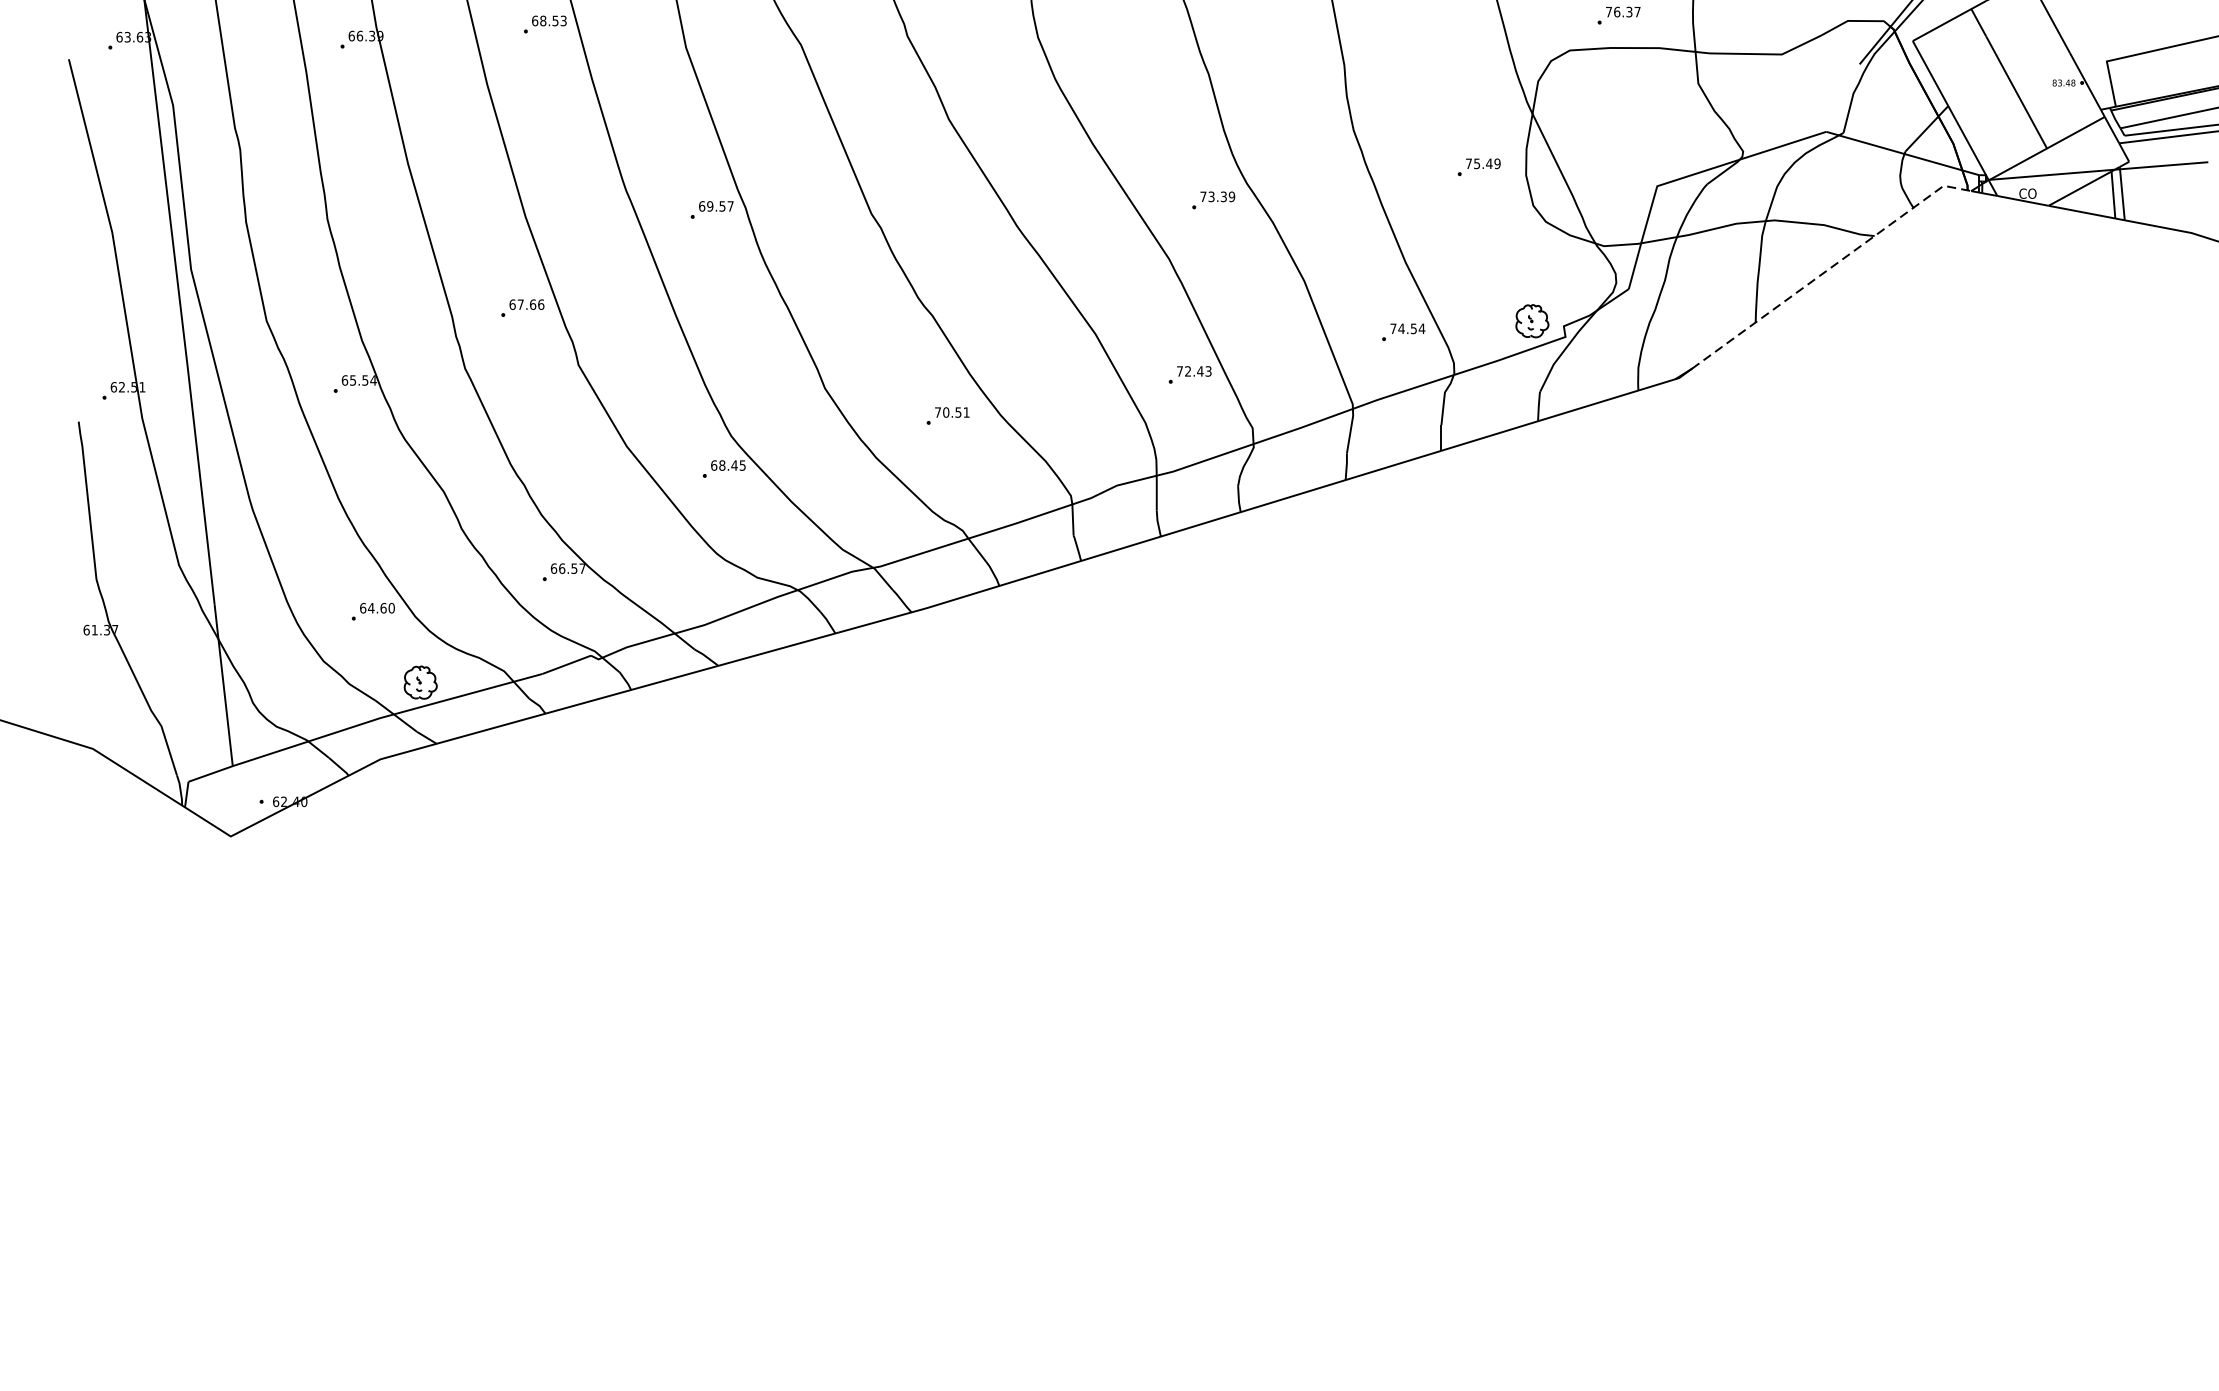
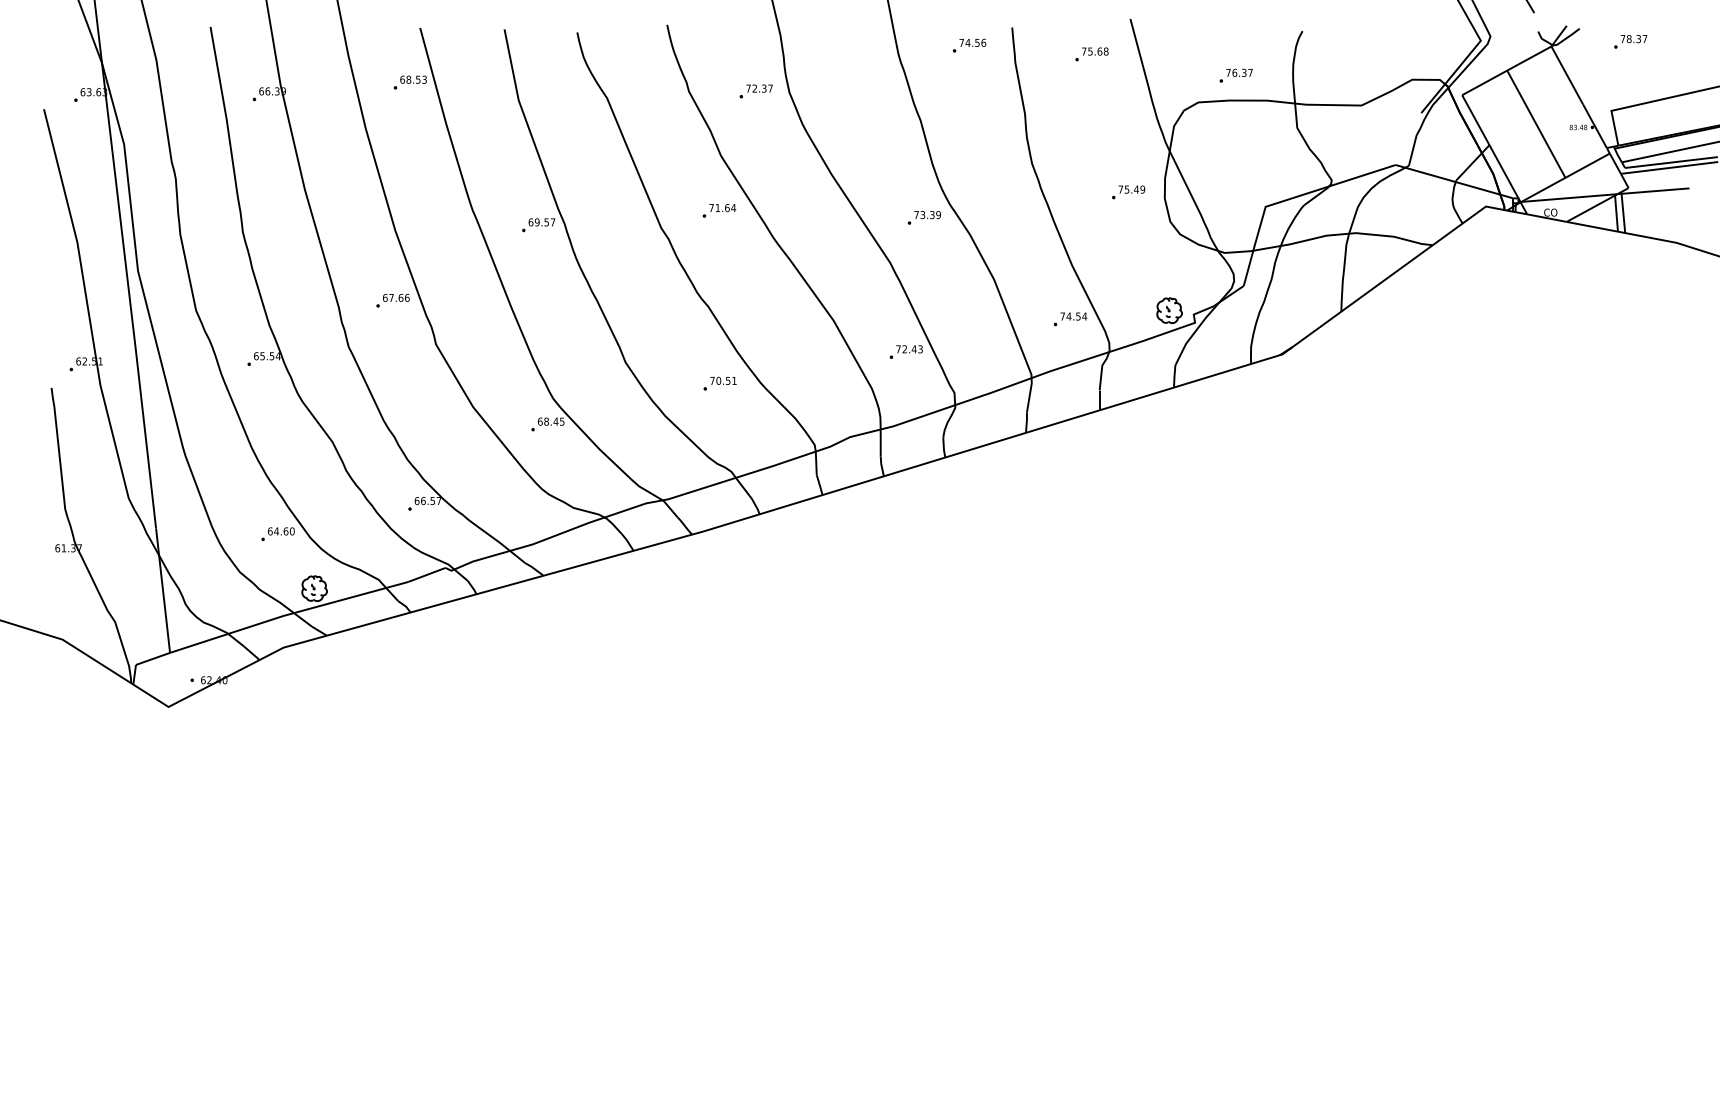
part: (993, 36) -> (755, 91), added
part: (947, 190) -> (719, 210), added
line: (1829, 267) -> (1398, 269), dashed -> solid

